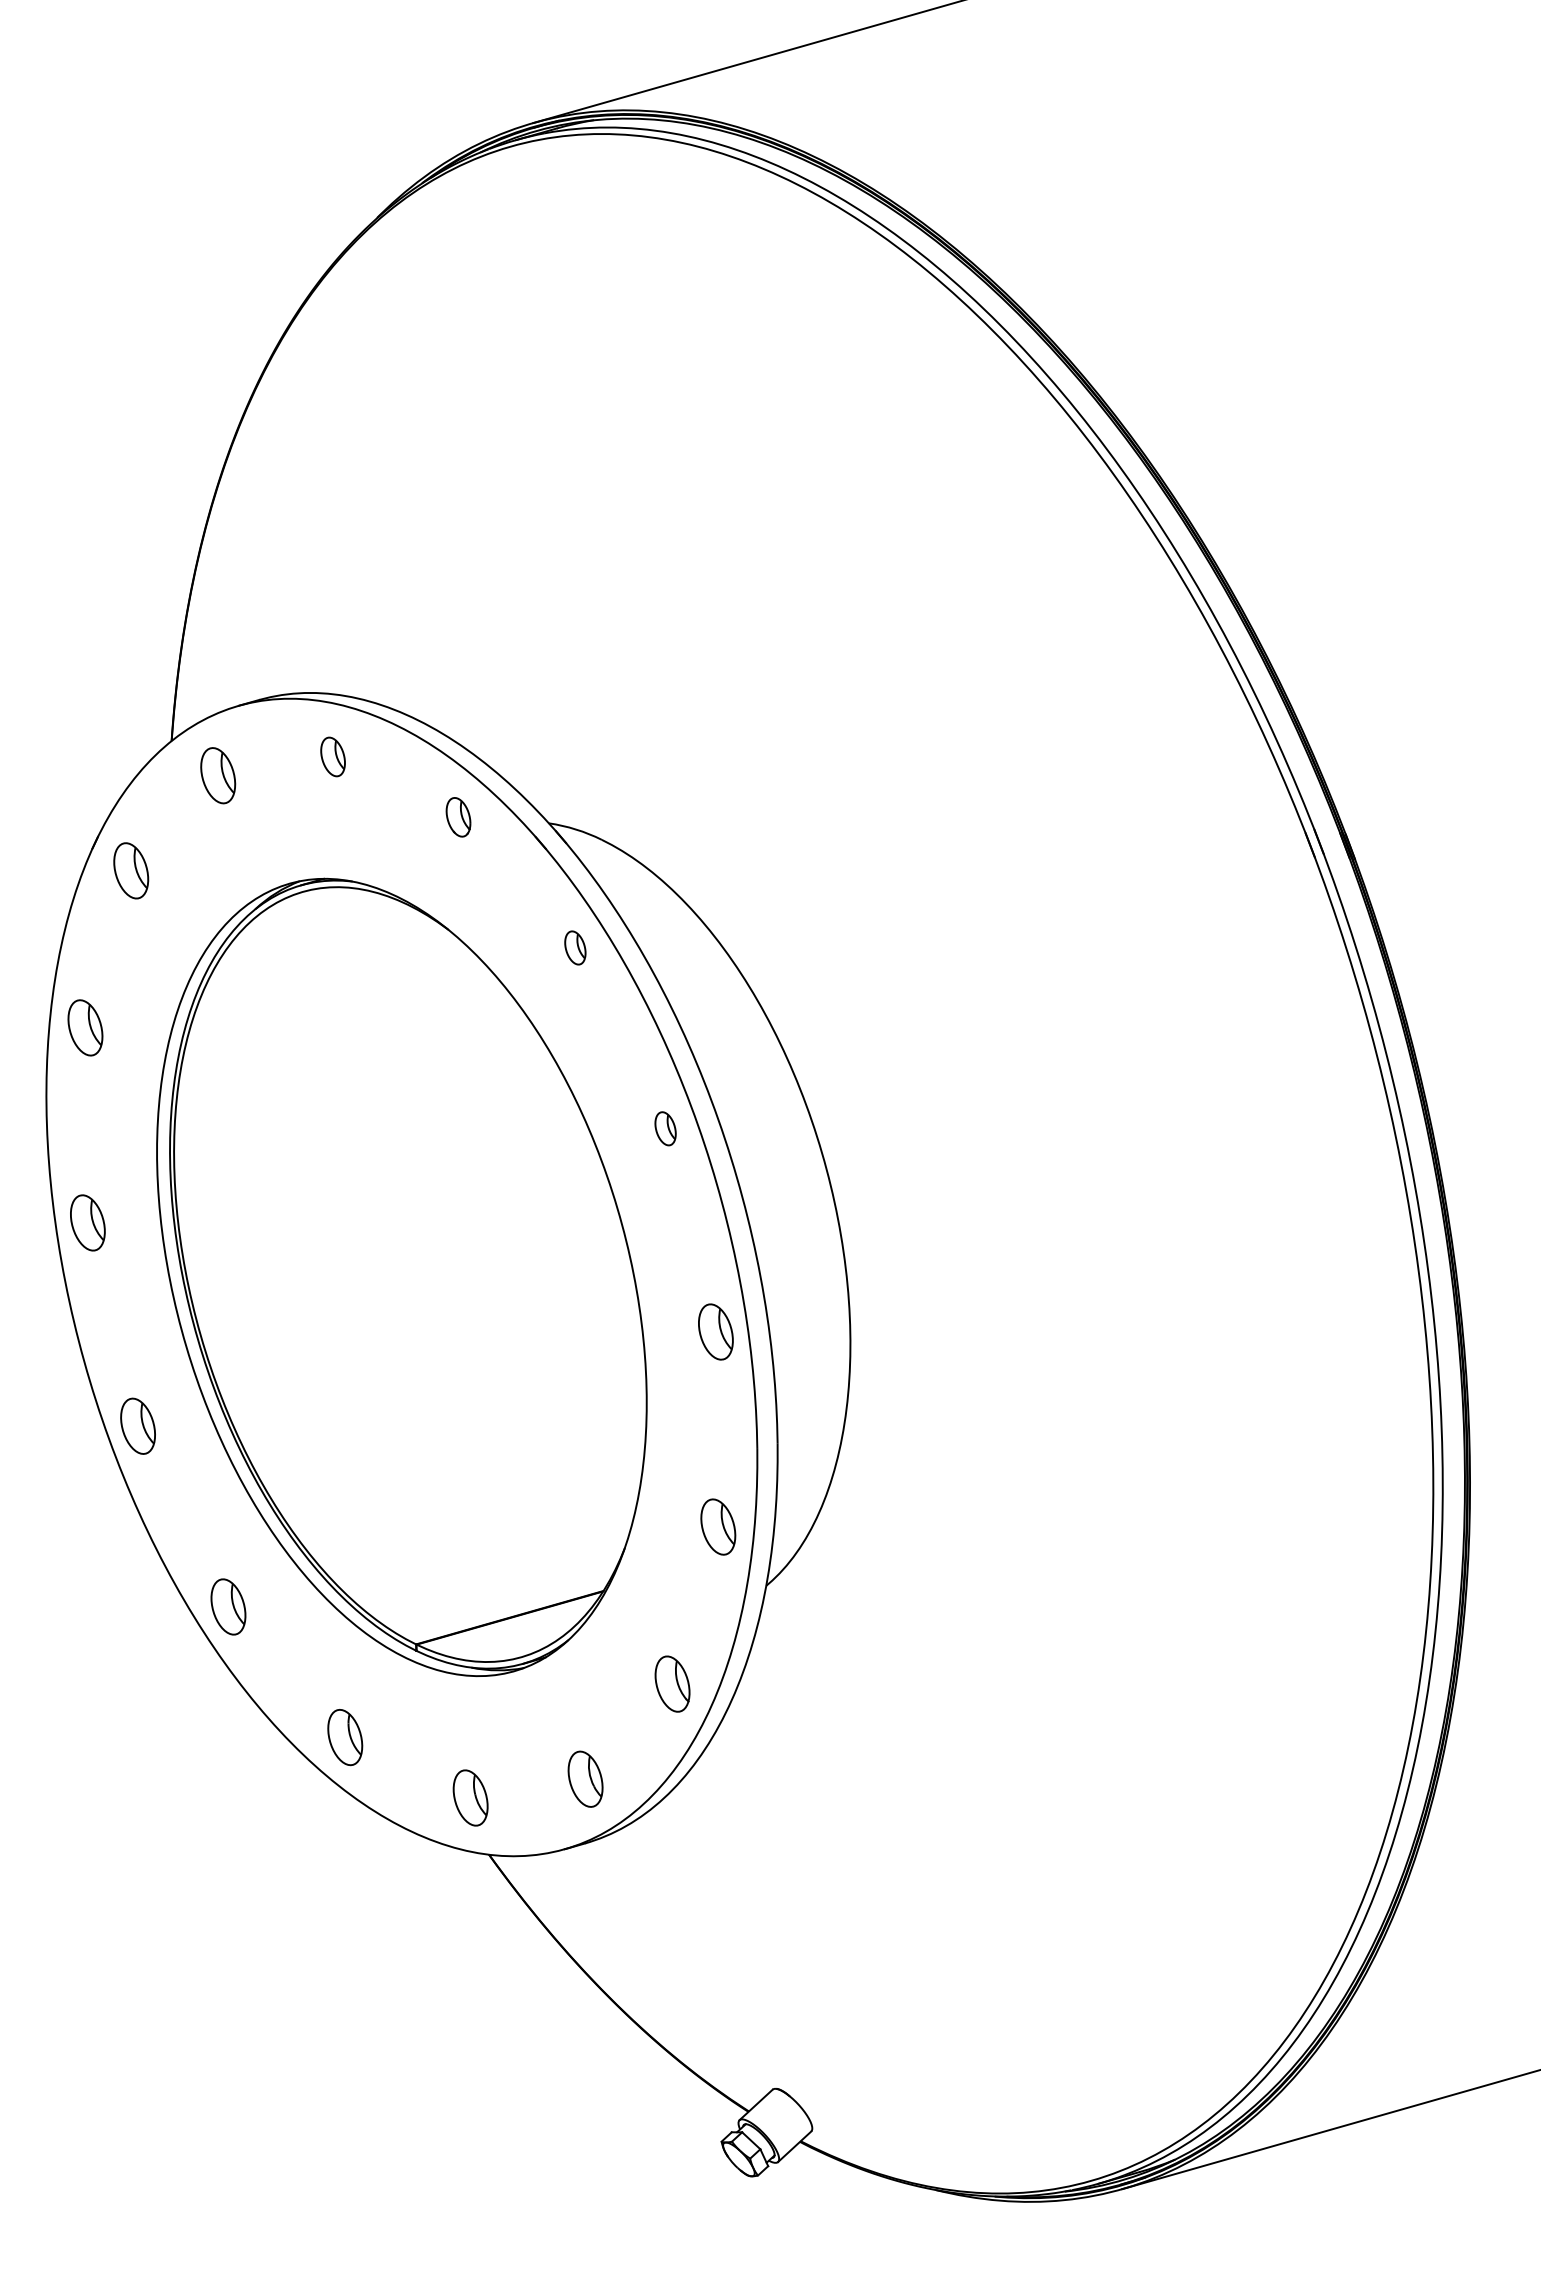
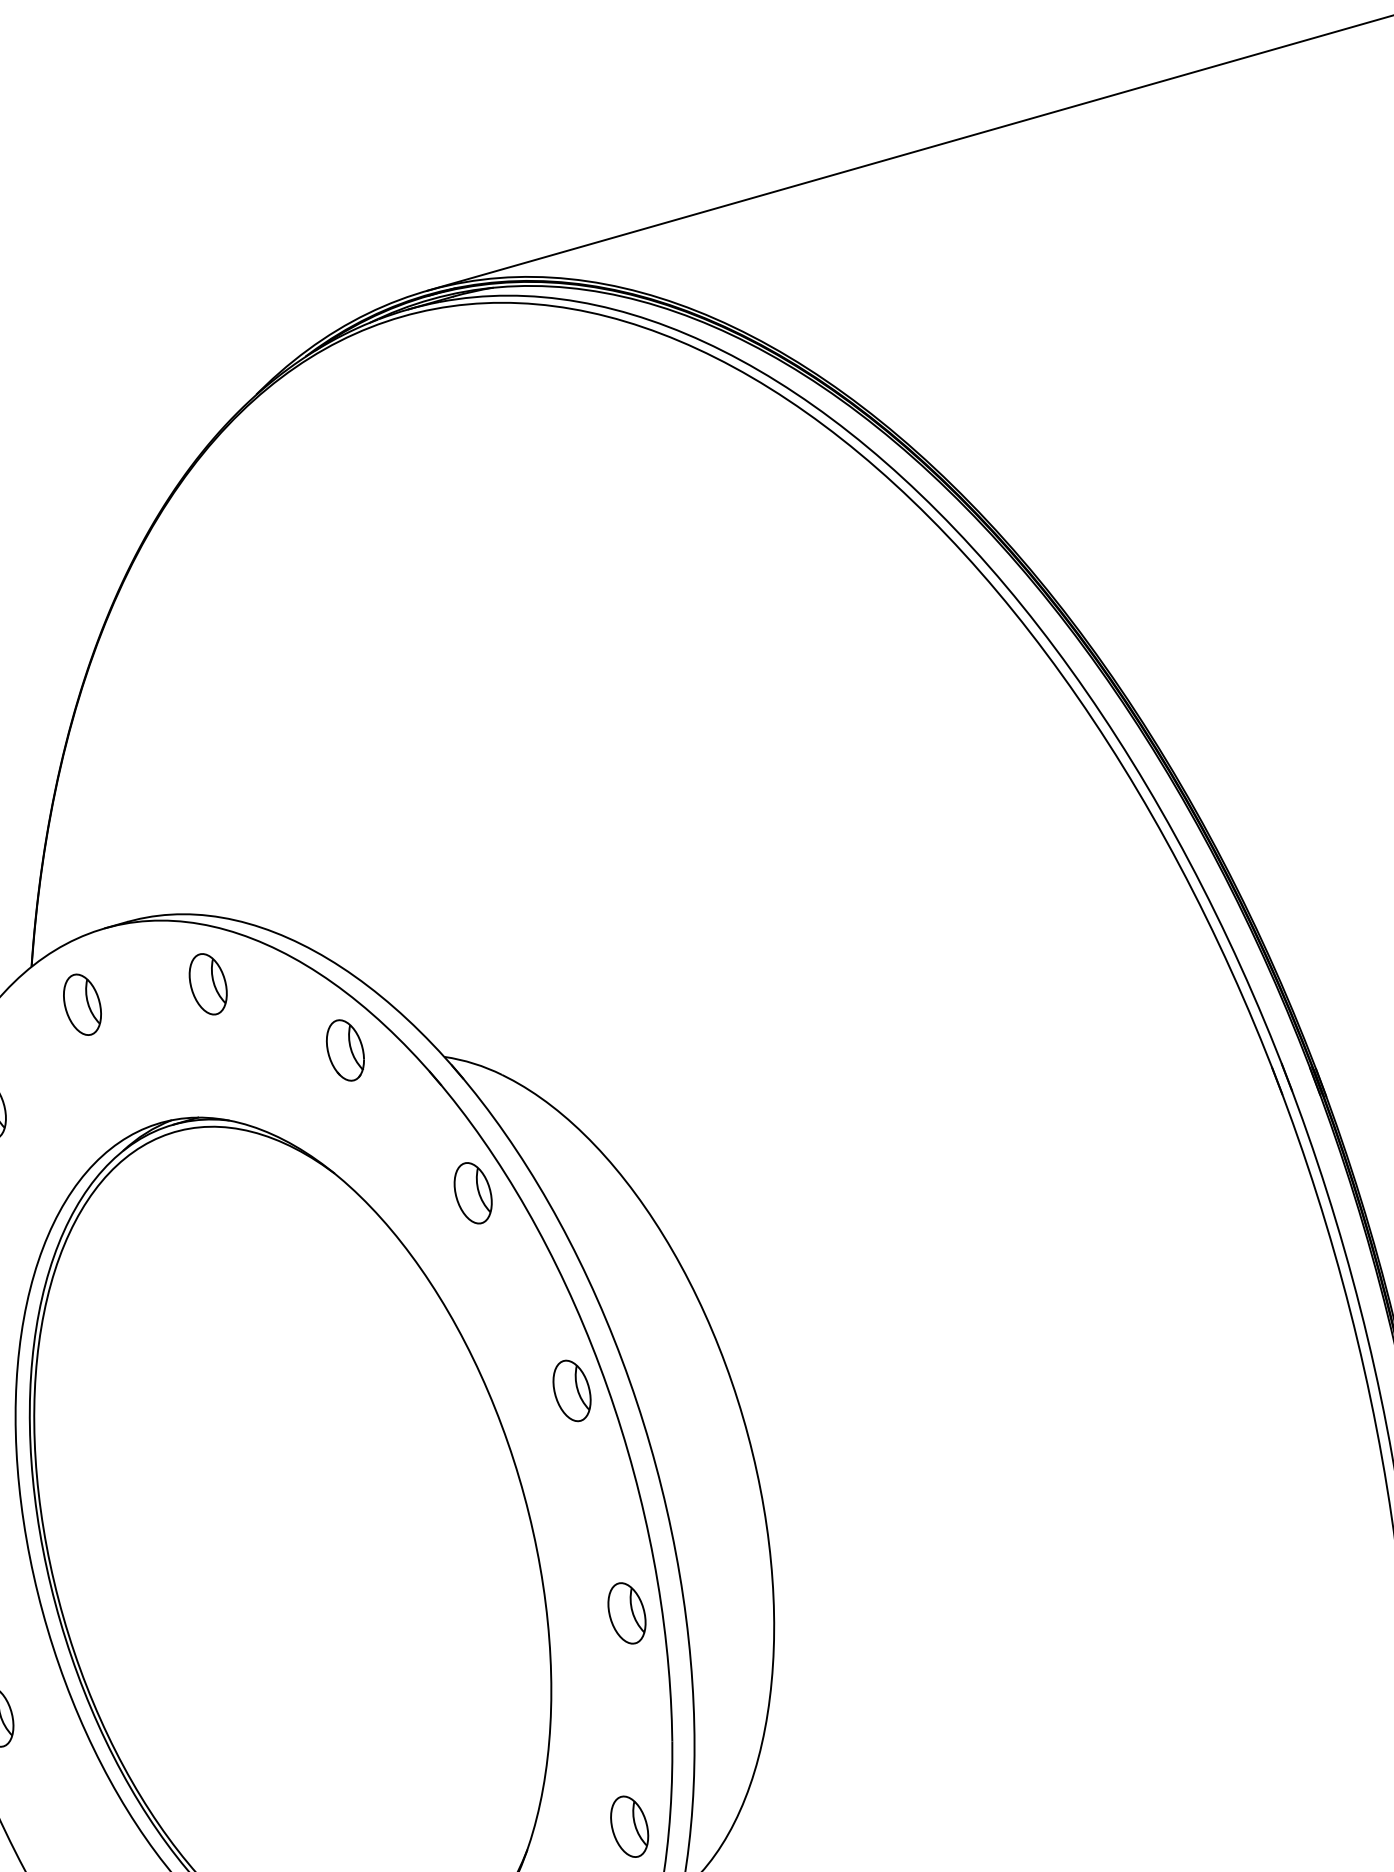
part: (332, 756) -> (207, 983), size x1.43
part: (458, 816) -> (345, 1049), size x1.43
part: (575, 947) -> (473, 1192), size x1.67
part: (665, 1128) -> (571, 1390), size x1.67

